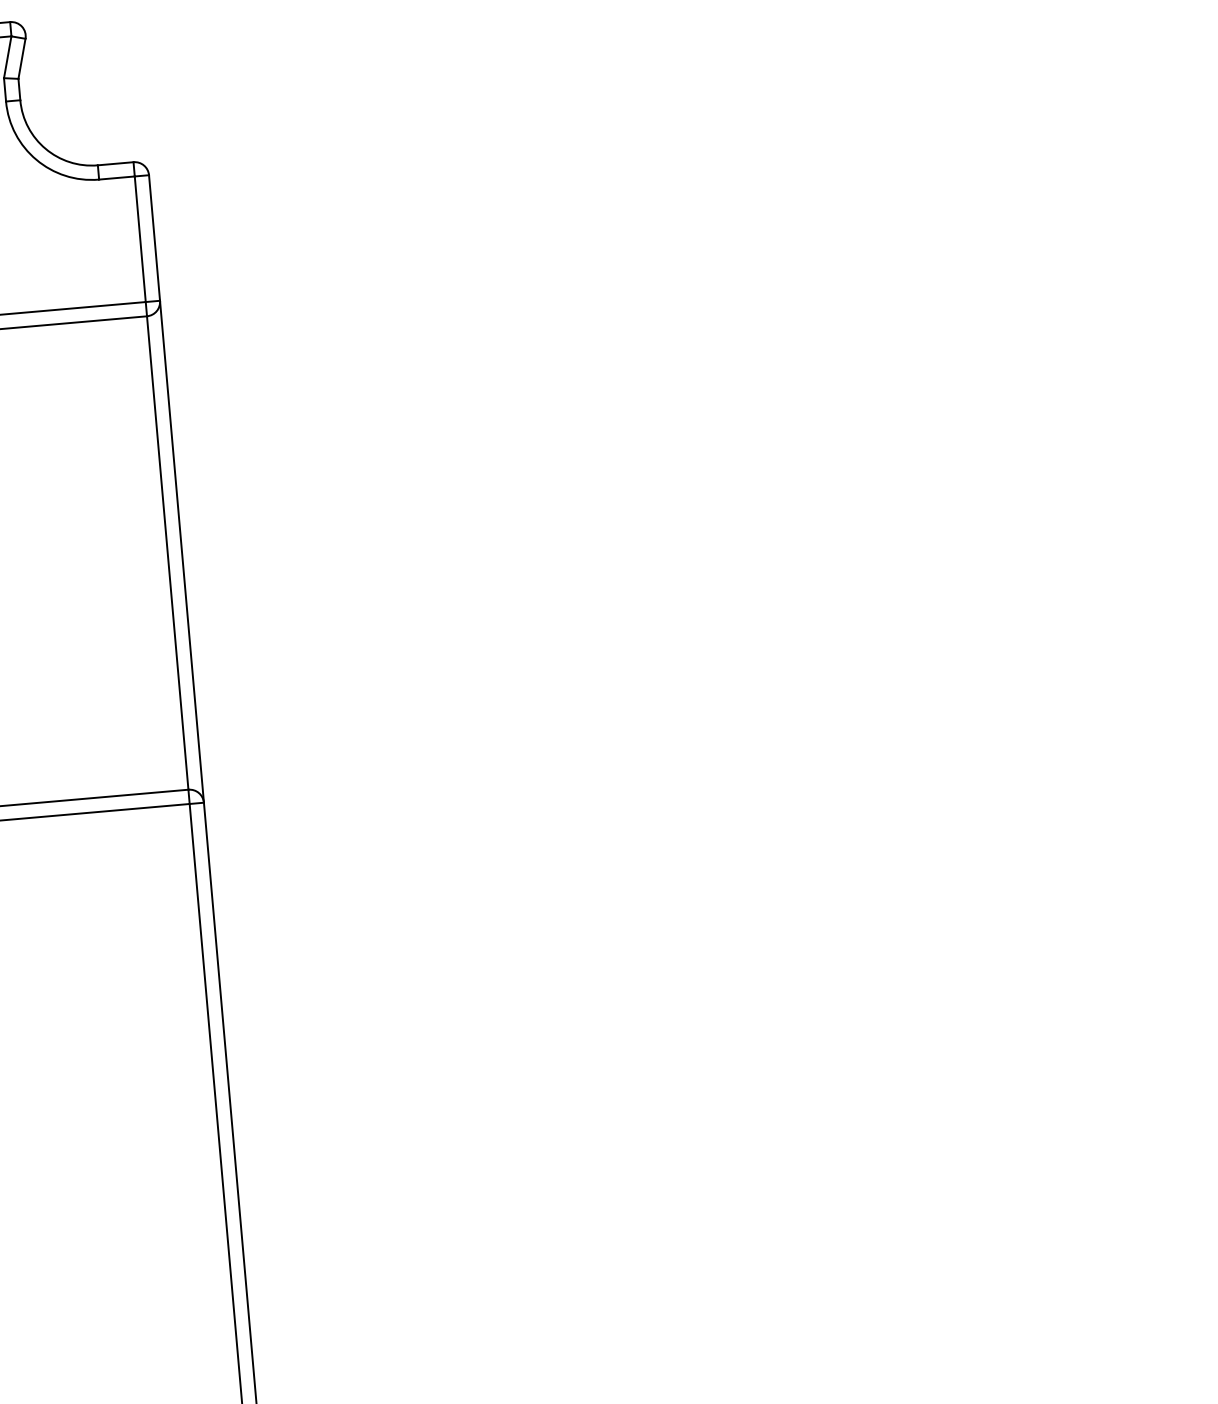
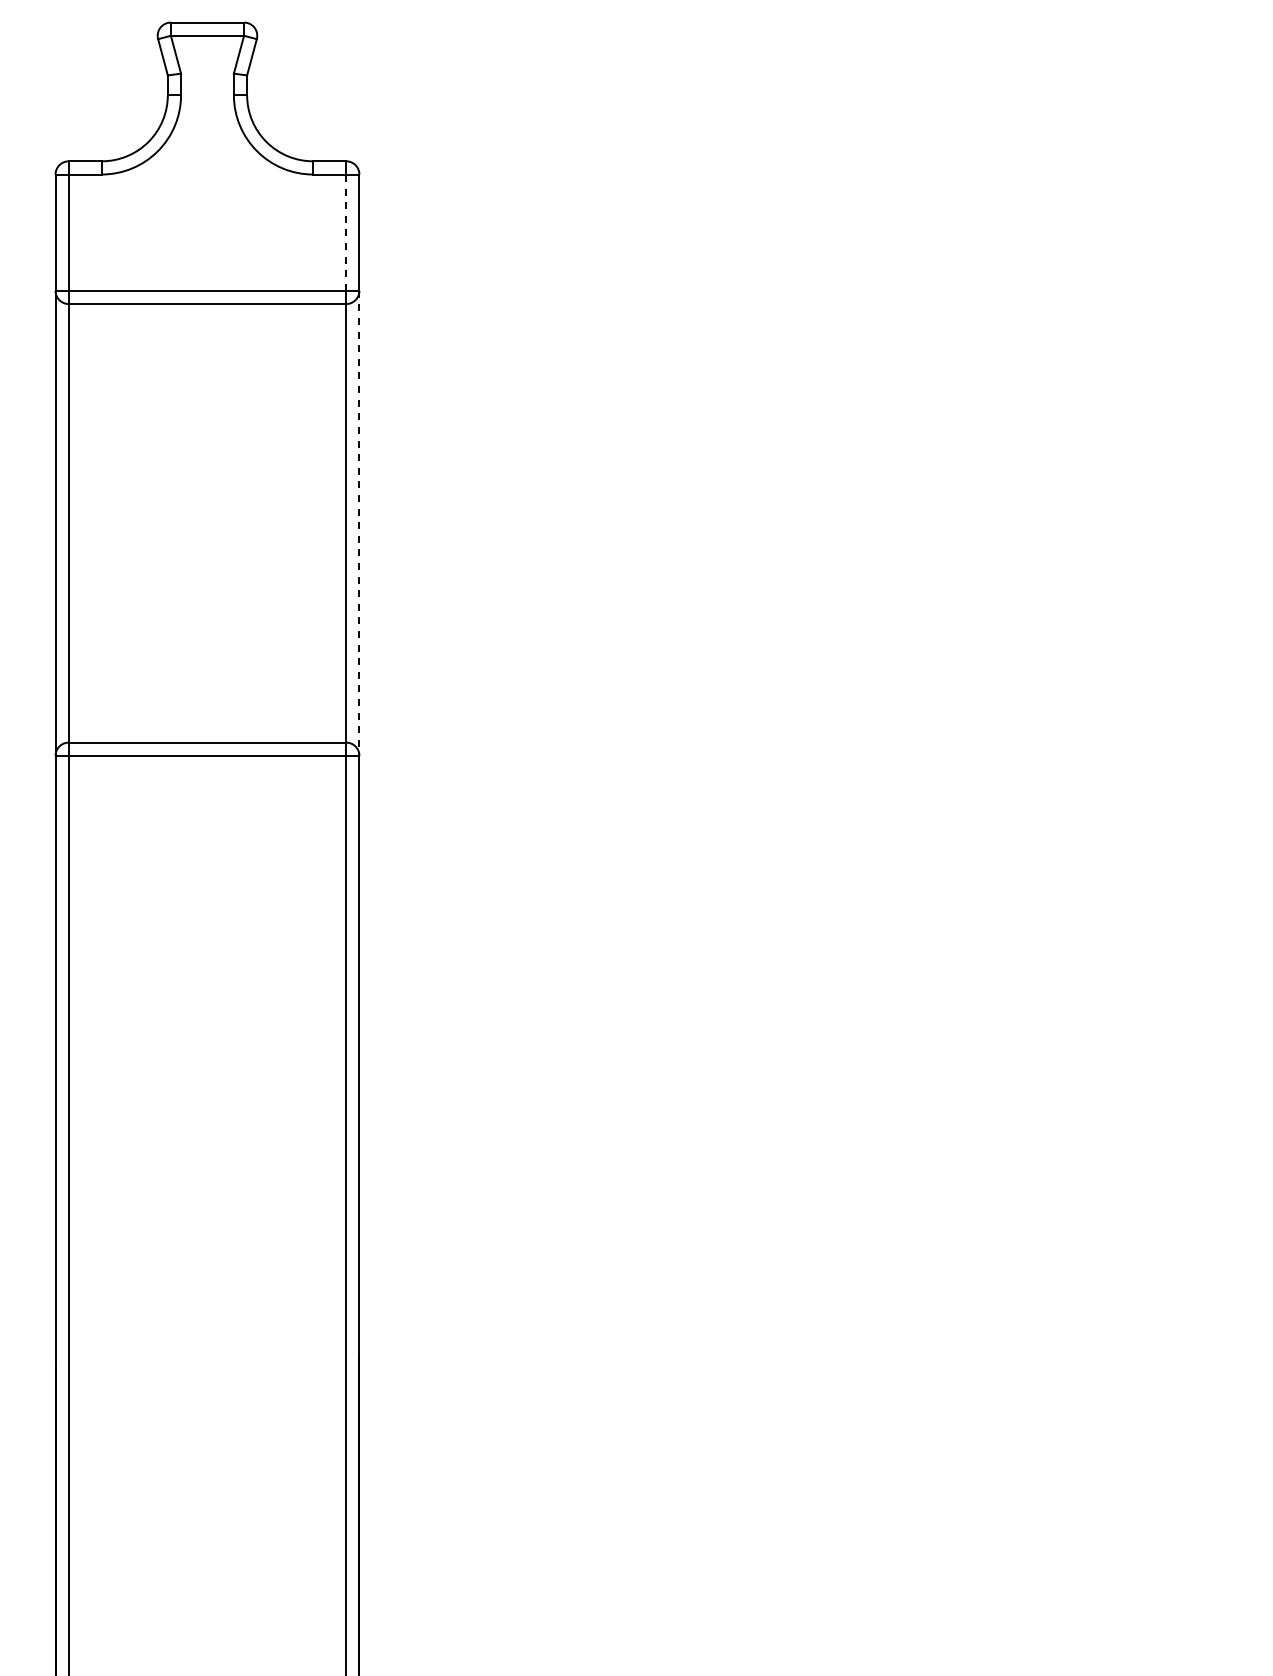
line: (140, 239) -> (346, 232), solid -> dashed
line: (182, 551) -> (359, 523), solid -> dashed

